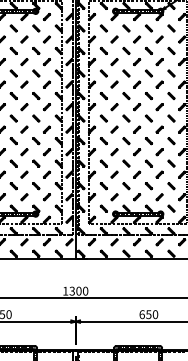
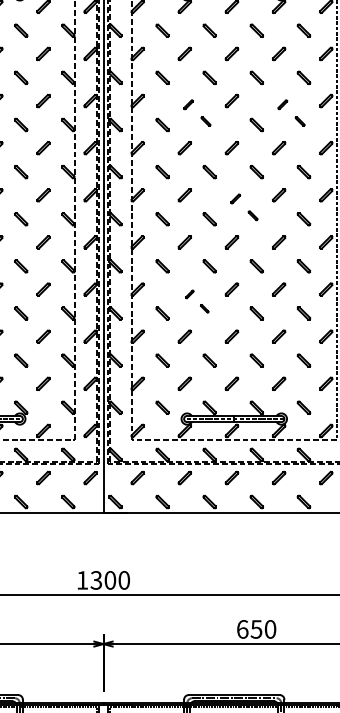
part: (120, 67) -> (197, 112), size x0.7
part: (165, 67) -> (291, 112), size x0.7
part: (142, 112) -> (243, 206), size x0.7
part: (120, 157) -> (197, 300), size x0.6

